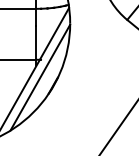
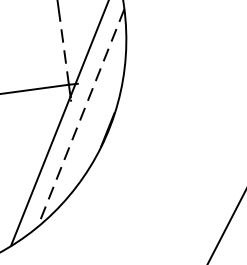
line: (36, 42) -> (64, 51), solid -> dashed
line: (40, 77) -> (81, 117), solid -> dashed

